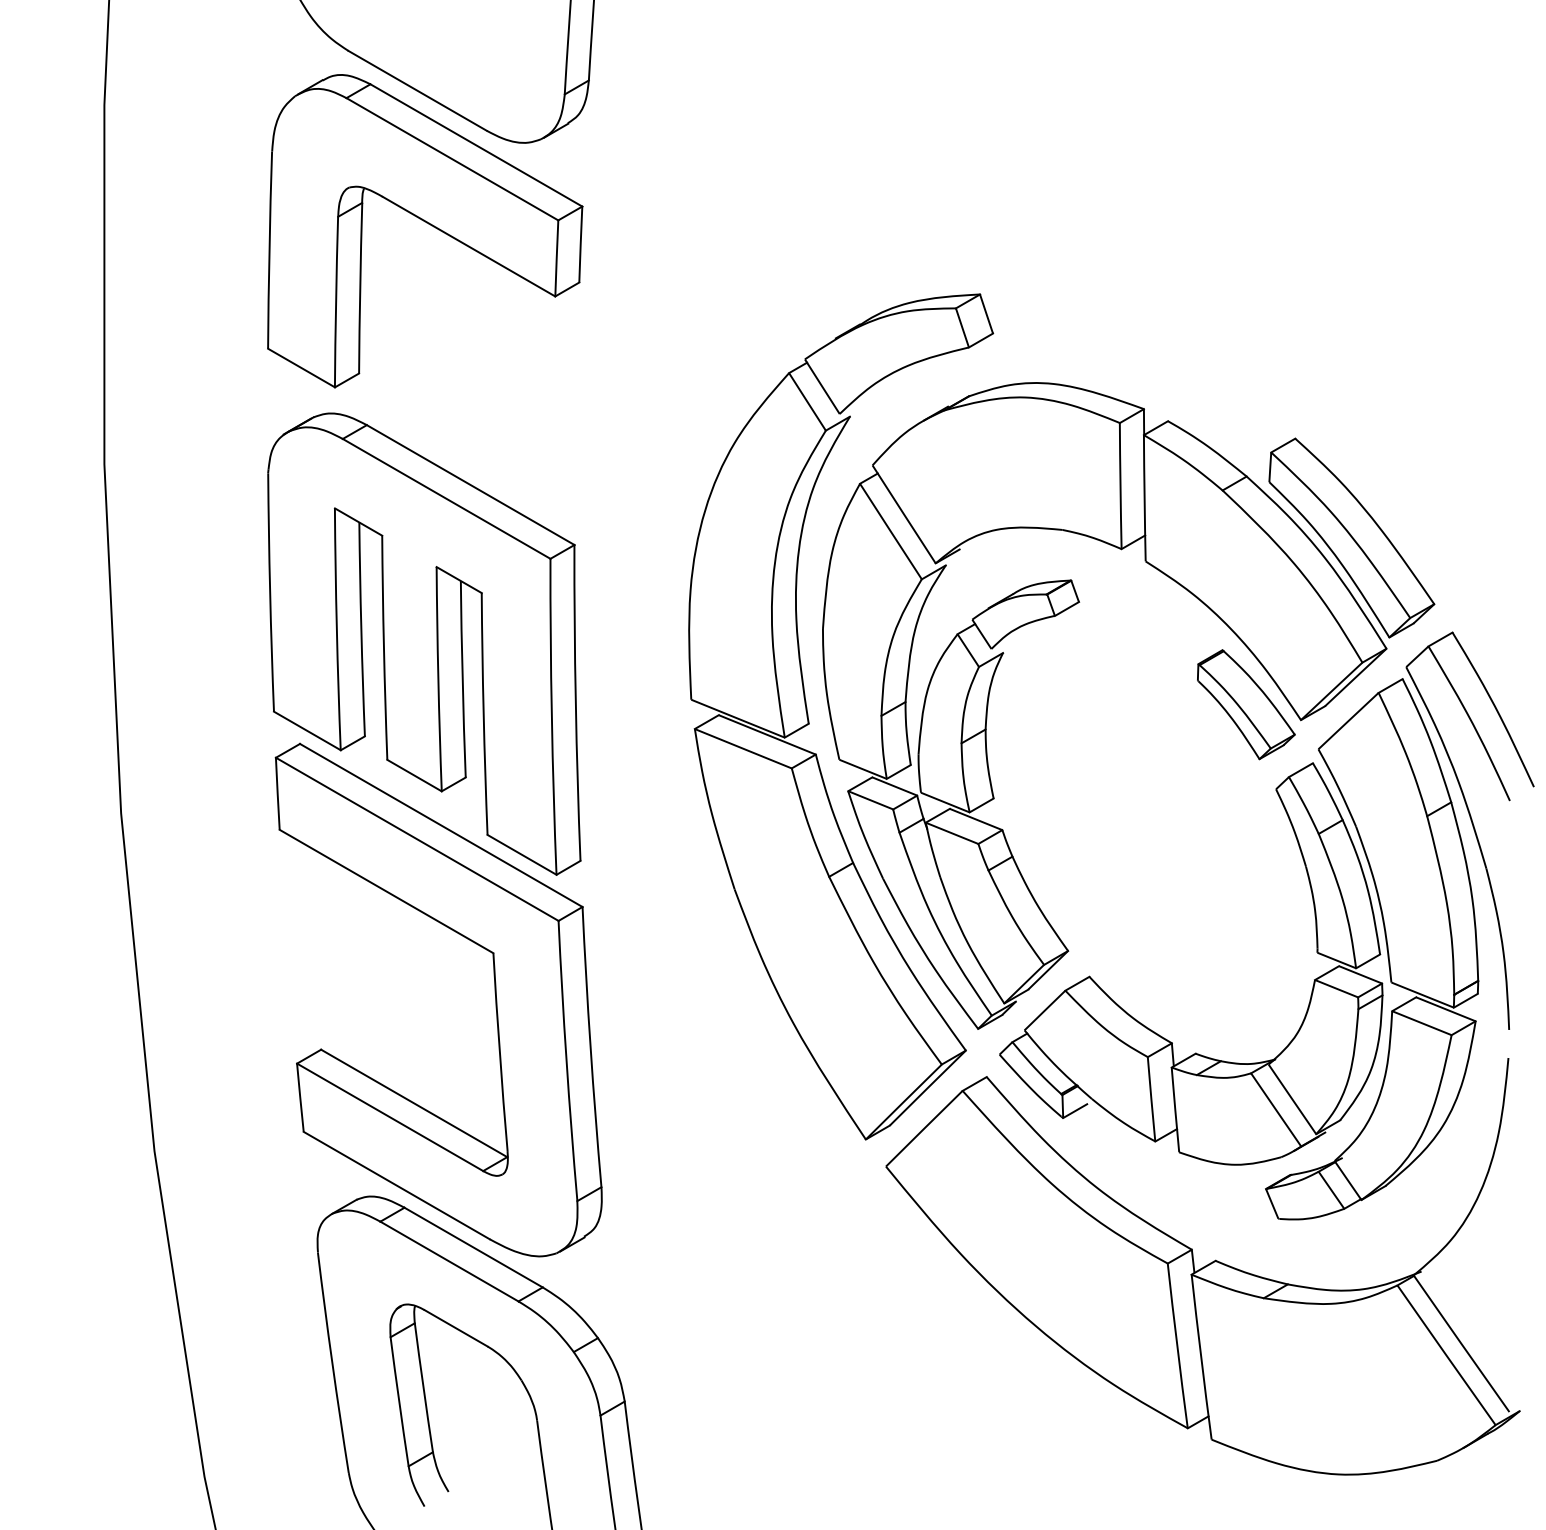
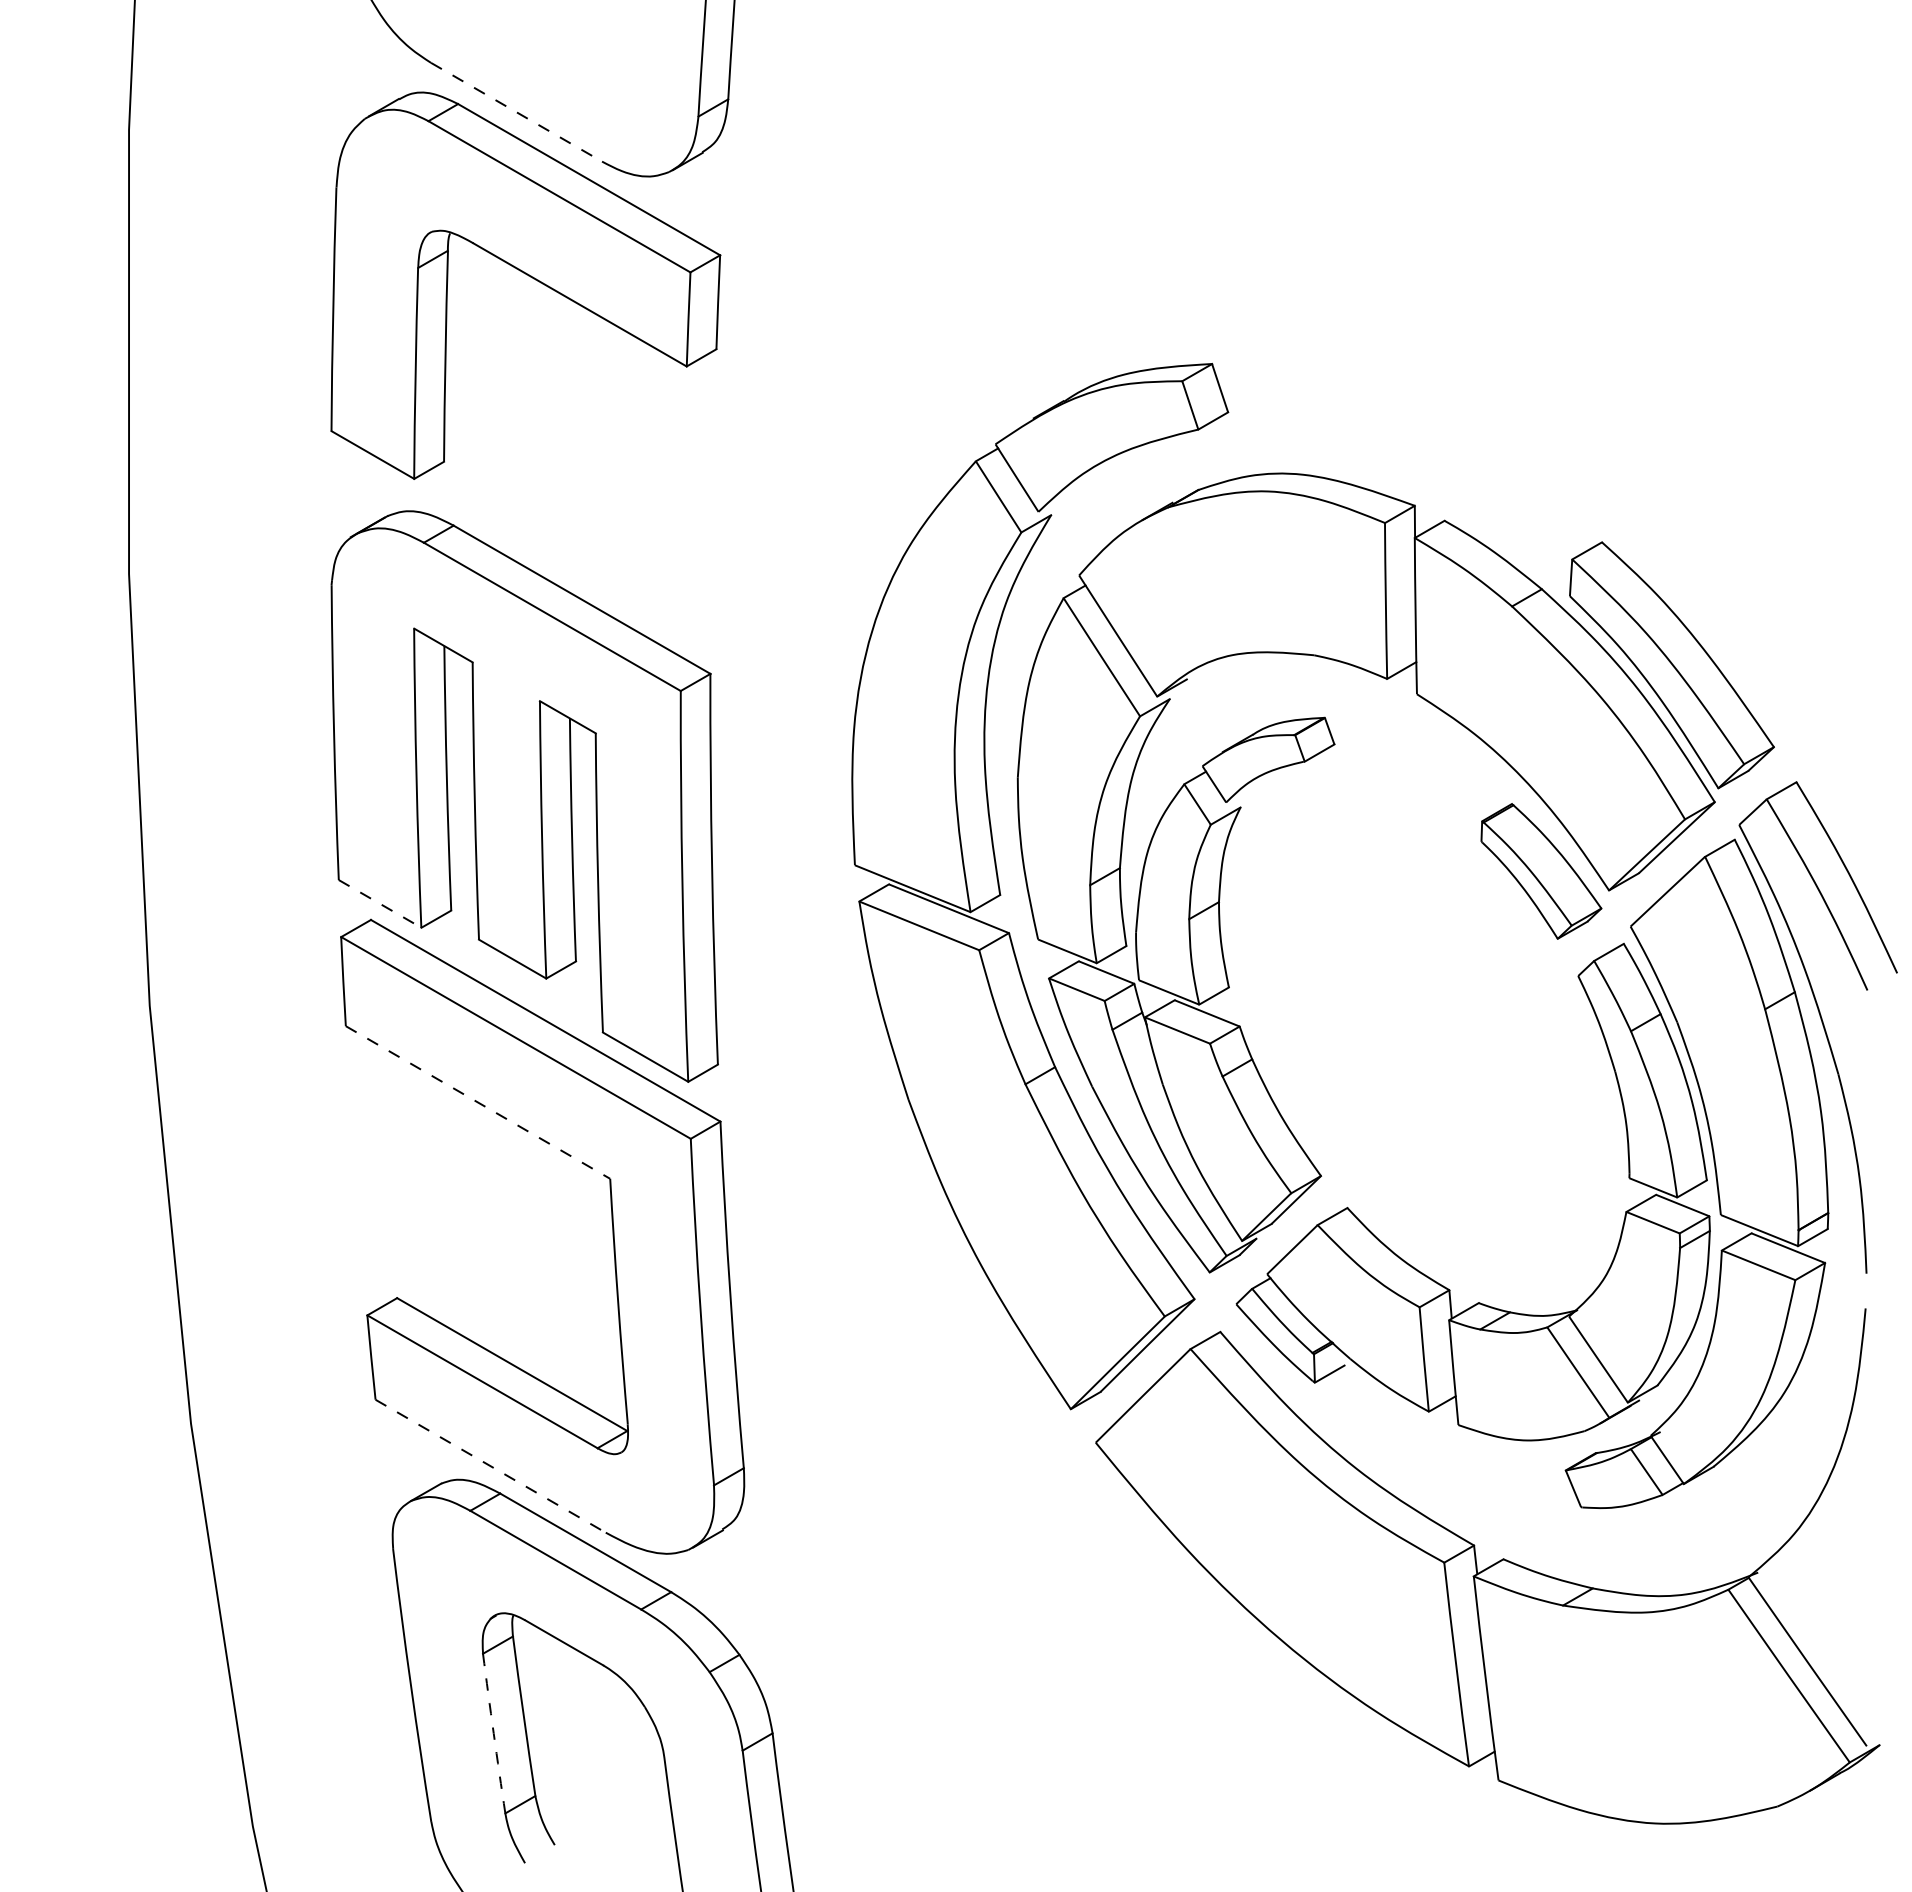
line: (417, 91) -> (516, 112), solid -> dashed
line: (307, 730) -> (380, 903), solid -> dashed
line: (386, 891) -> (477, 1102), solid -> dashed
line: (396, 1185) -> (490, 1466), solid -> dashed
arc: (399, 1401) -> (493, 1733), solid -> dashed

